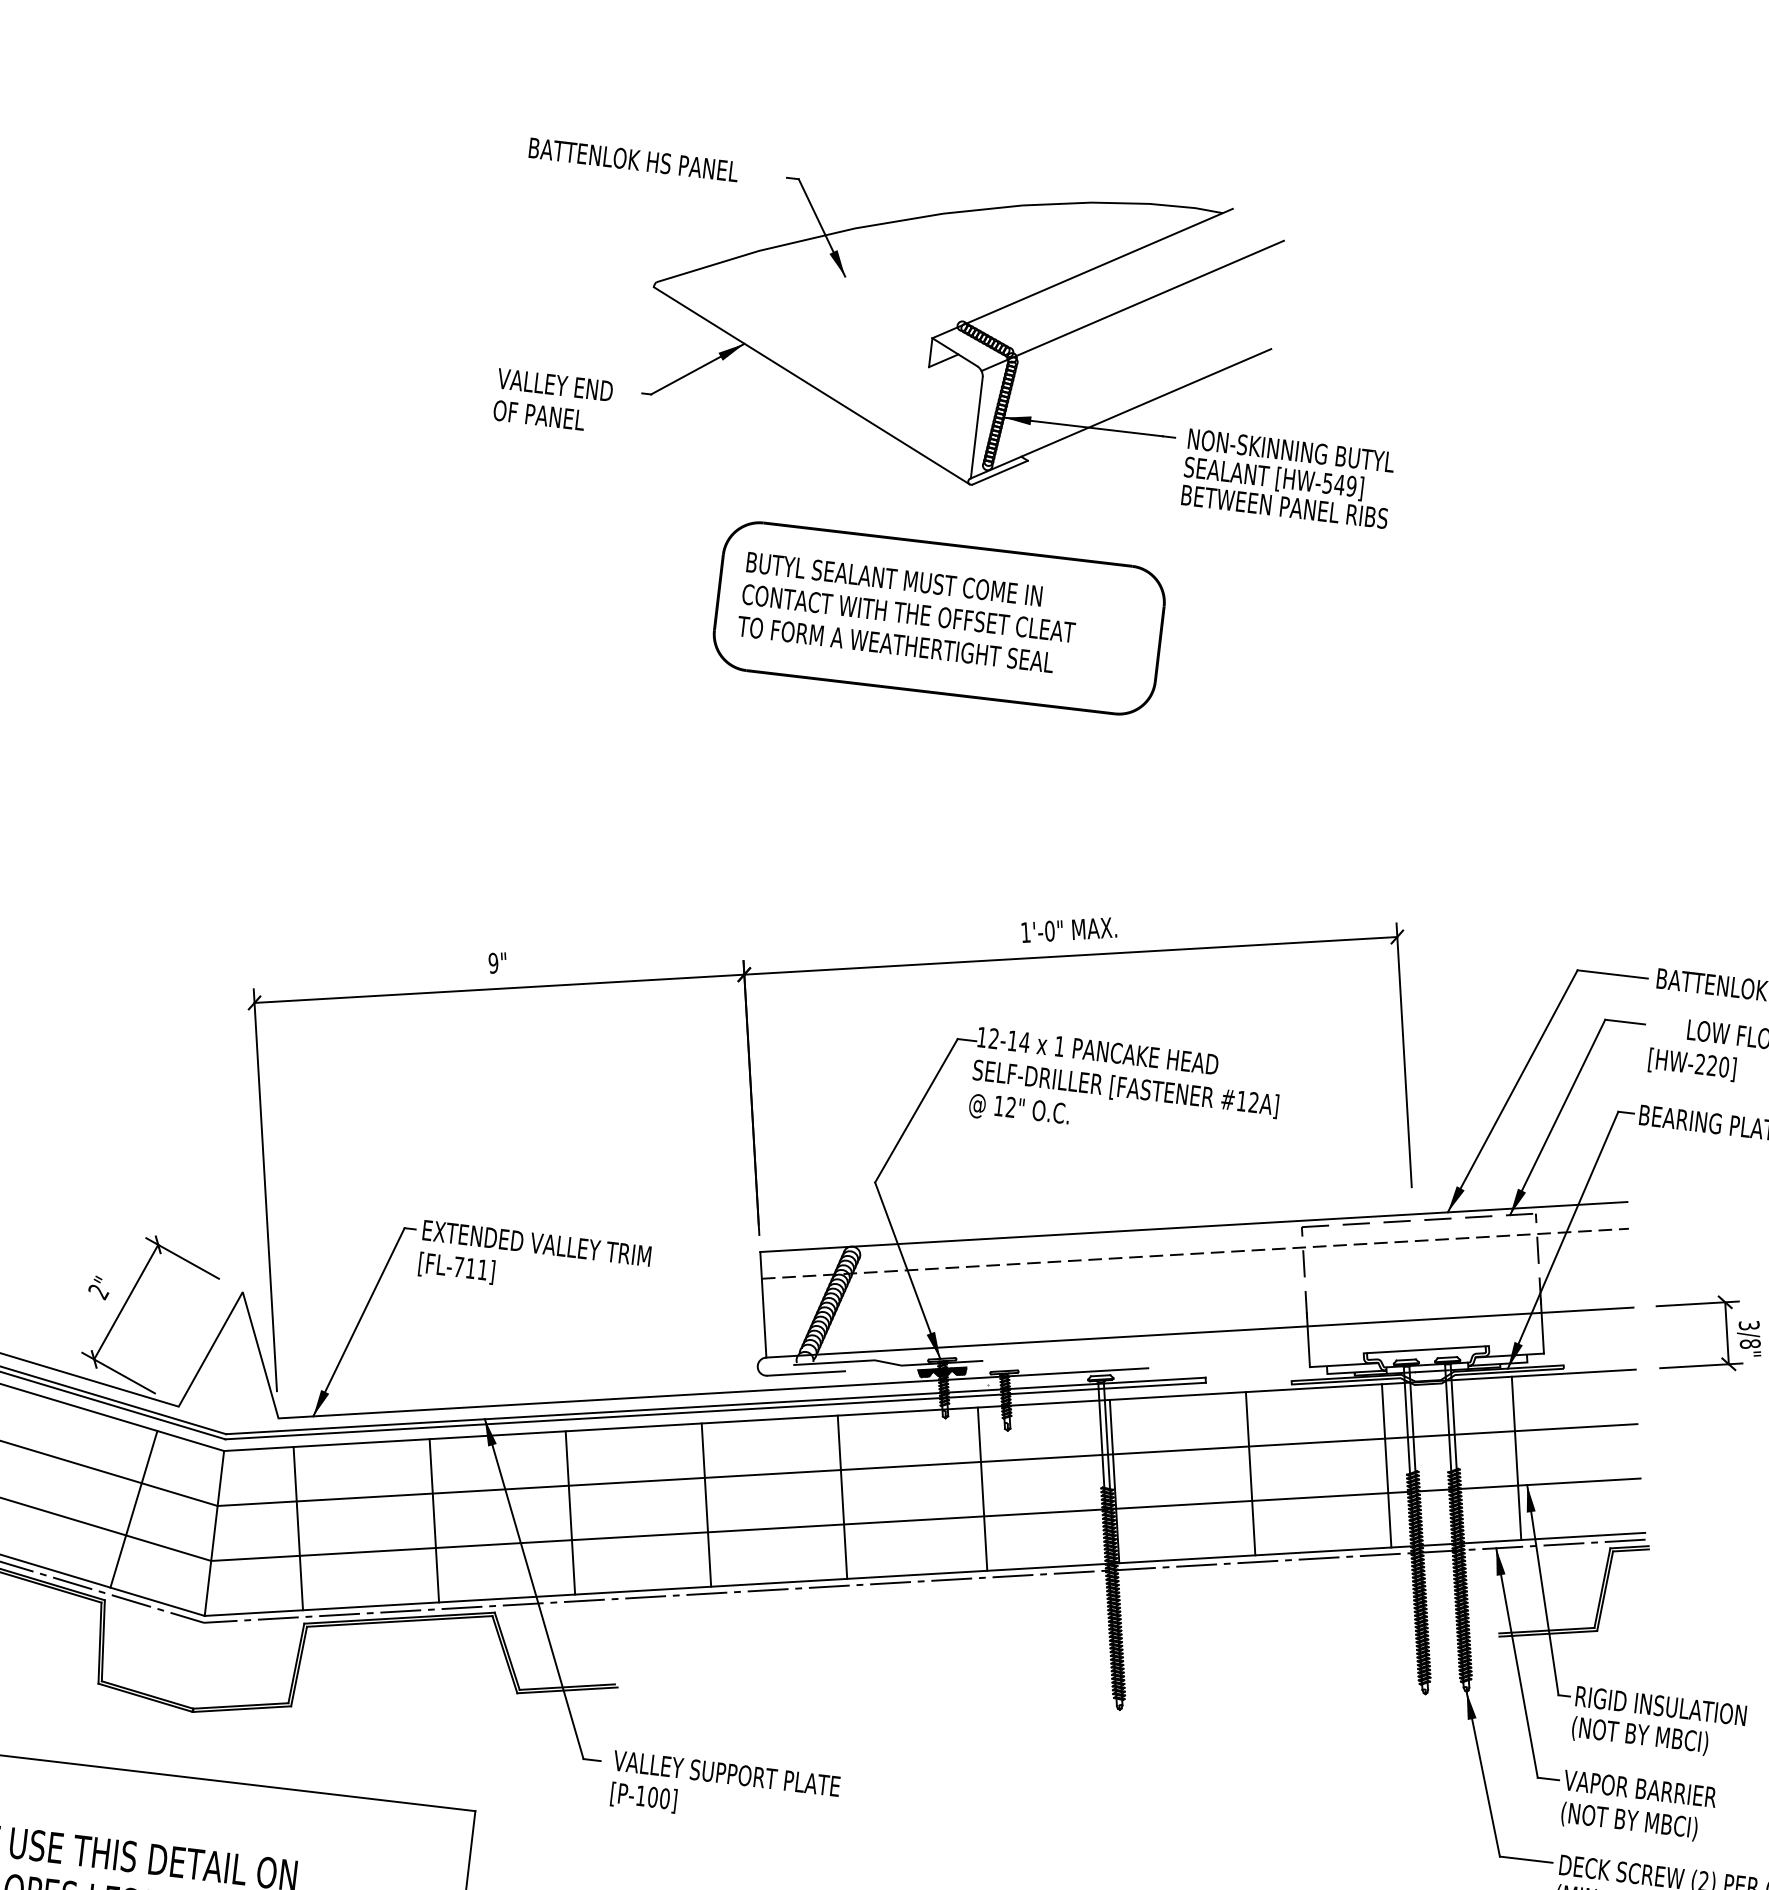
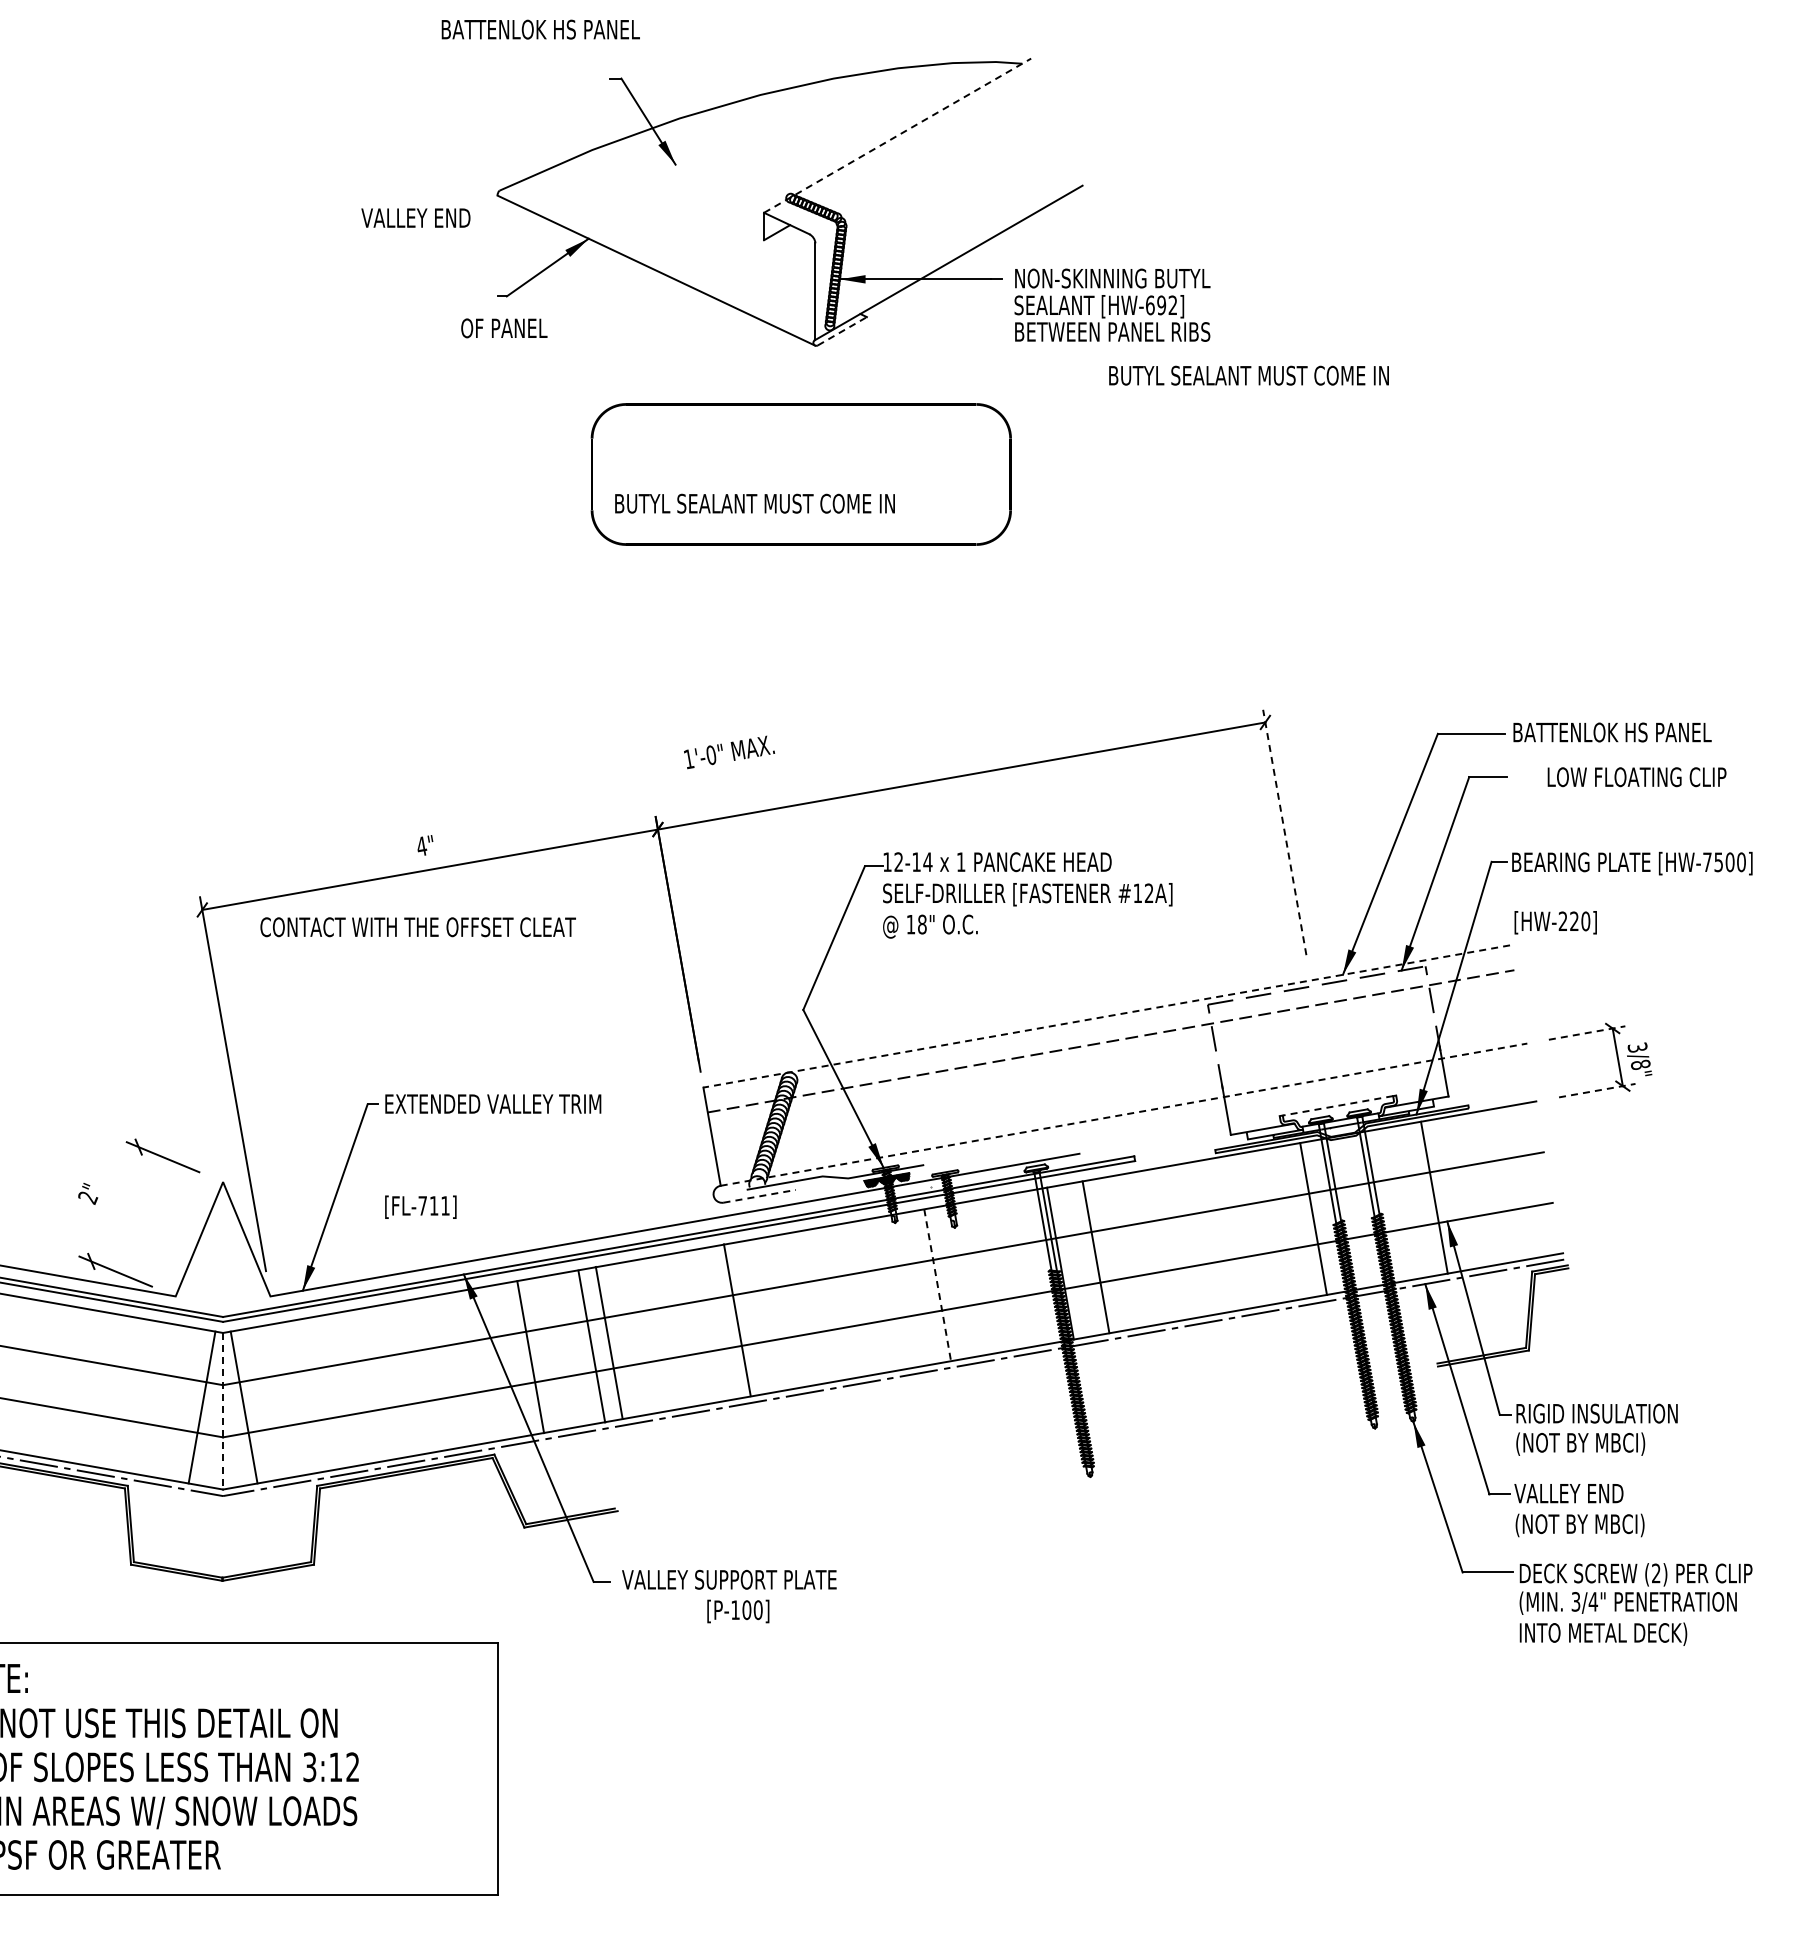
text: (633, 159) -> (540, 29), moved
line: (1083, 273) -> (898, 135), solid -> dashed
line: (1132, 305) -> (947, 160), removed
text: (554, 384) -> (415, 217), moved
text: (539, 415) -> (504, 328), moved
line: (1000, 472) -> (842, 331), solid -> dashed
text: (1339, 485) -> (1161, 305), [HW-549] -> [HW-692]
text: (893, 578) -> (1248, 375), moved
text: (908, 613) -> (417, 927), moved
text: (895, 644) -> (763, 503), TO FORM A WEATHERTIGHT SEAL -> BUTYL SEALANT MUST COME IN
text: (1069, 930) -> (729, 752), moved
text: (493, 963) -> (421, 846), 9" -> 4"
line: (1403, 1055) -> (1284, 832), solid -> dashed
text: (1692, 1064) -> (1555, 922), moved
text: (1011, 1107) -> (922, 924), 12" -> 18"
line: (1193, 1227) -> (1106, 1016), solid -> dashed
text: (456, 1267) -> (420, 1206), moved
line: (125, 1302) -> (114, 1204), removed
line: (1698, 1304) -> (1587, 1033), solid -> dashed
line: (1200, 1332) -> (1124, 1114), solid -> dashed
line: (1425, 1349) -> (1337, 1105), solid -> dashed
line: (1701, 1365) -> (1597, 1090), solid -> dashed
line: (805, 1373) -> (759, 1196), solid -> dashed
line: (1250, 1473) -> (1095, 1257), moved
line: (982, 1489) -> (937, 1285), solid -> dashed
line: (841, 1497) -> (736, 1320), moved
line: (706, 1504) -> (591, 1346), moved
line: (133, 1509) -> (201, 1407), moved
line: (569, 1512) -> (608, 1342), moved
line: (434, 1521) -> (530, 1357), moved
line: (297, 1528) -> (243, 1407), moved
line: (214, 1533) -> (223, 1411), solid -> dashed
text: (1654, 1790) -> (1600, 1493), VAPOR BARRIER -> VALLEY END
text: (643, 1797) -> (738, 1611), moved

